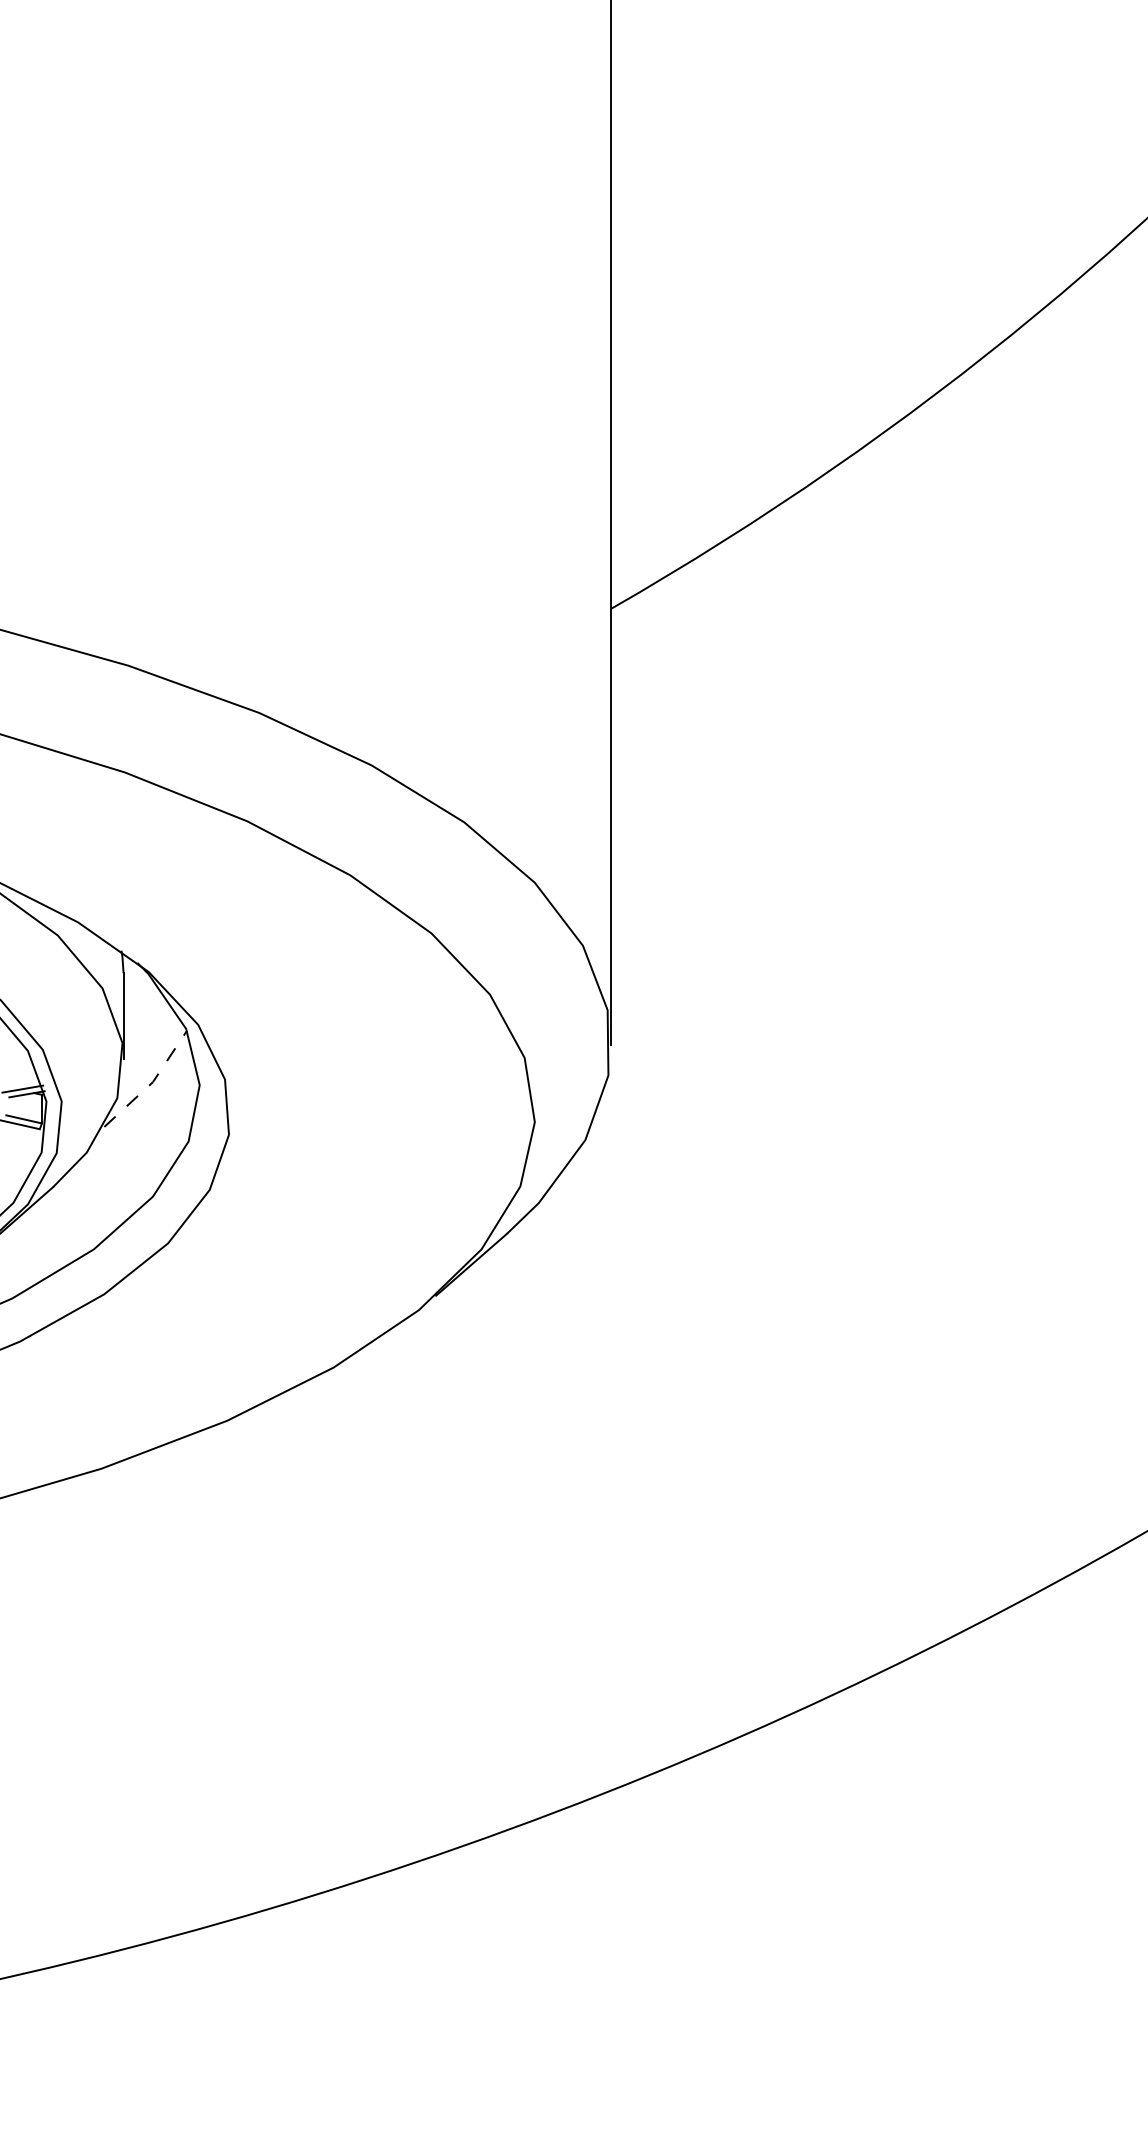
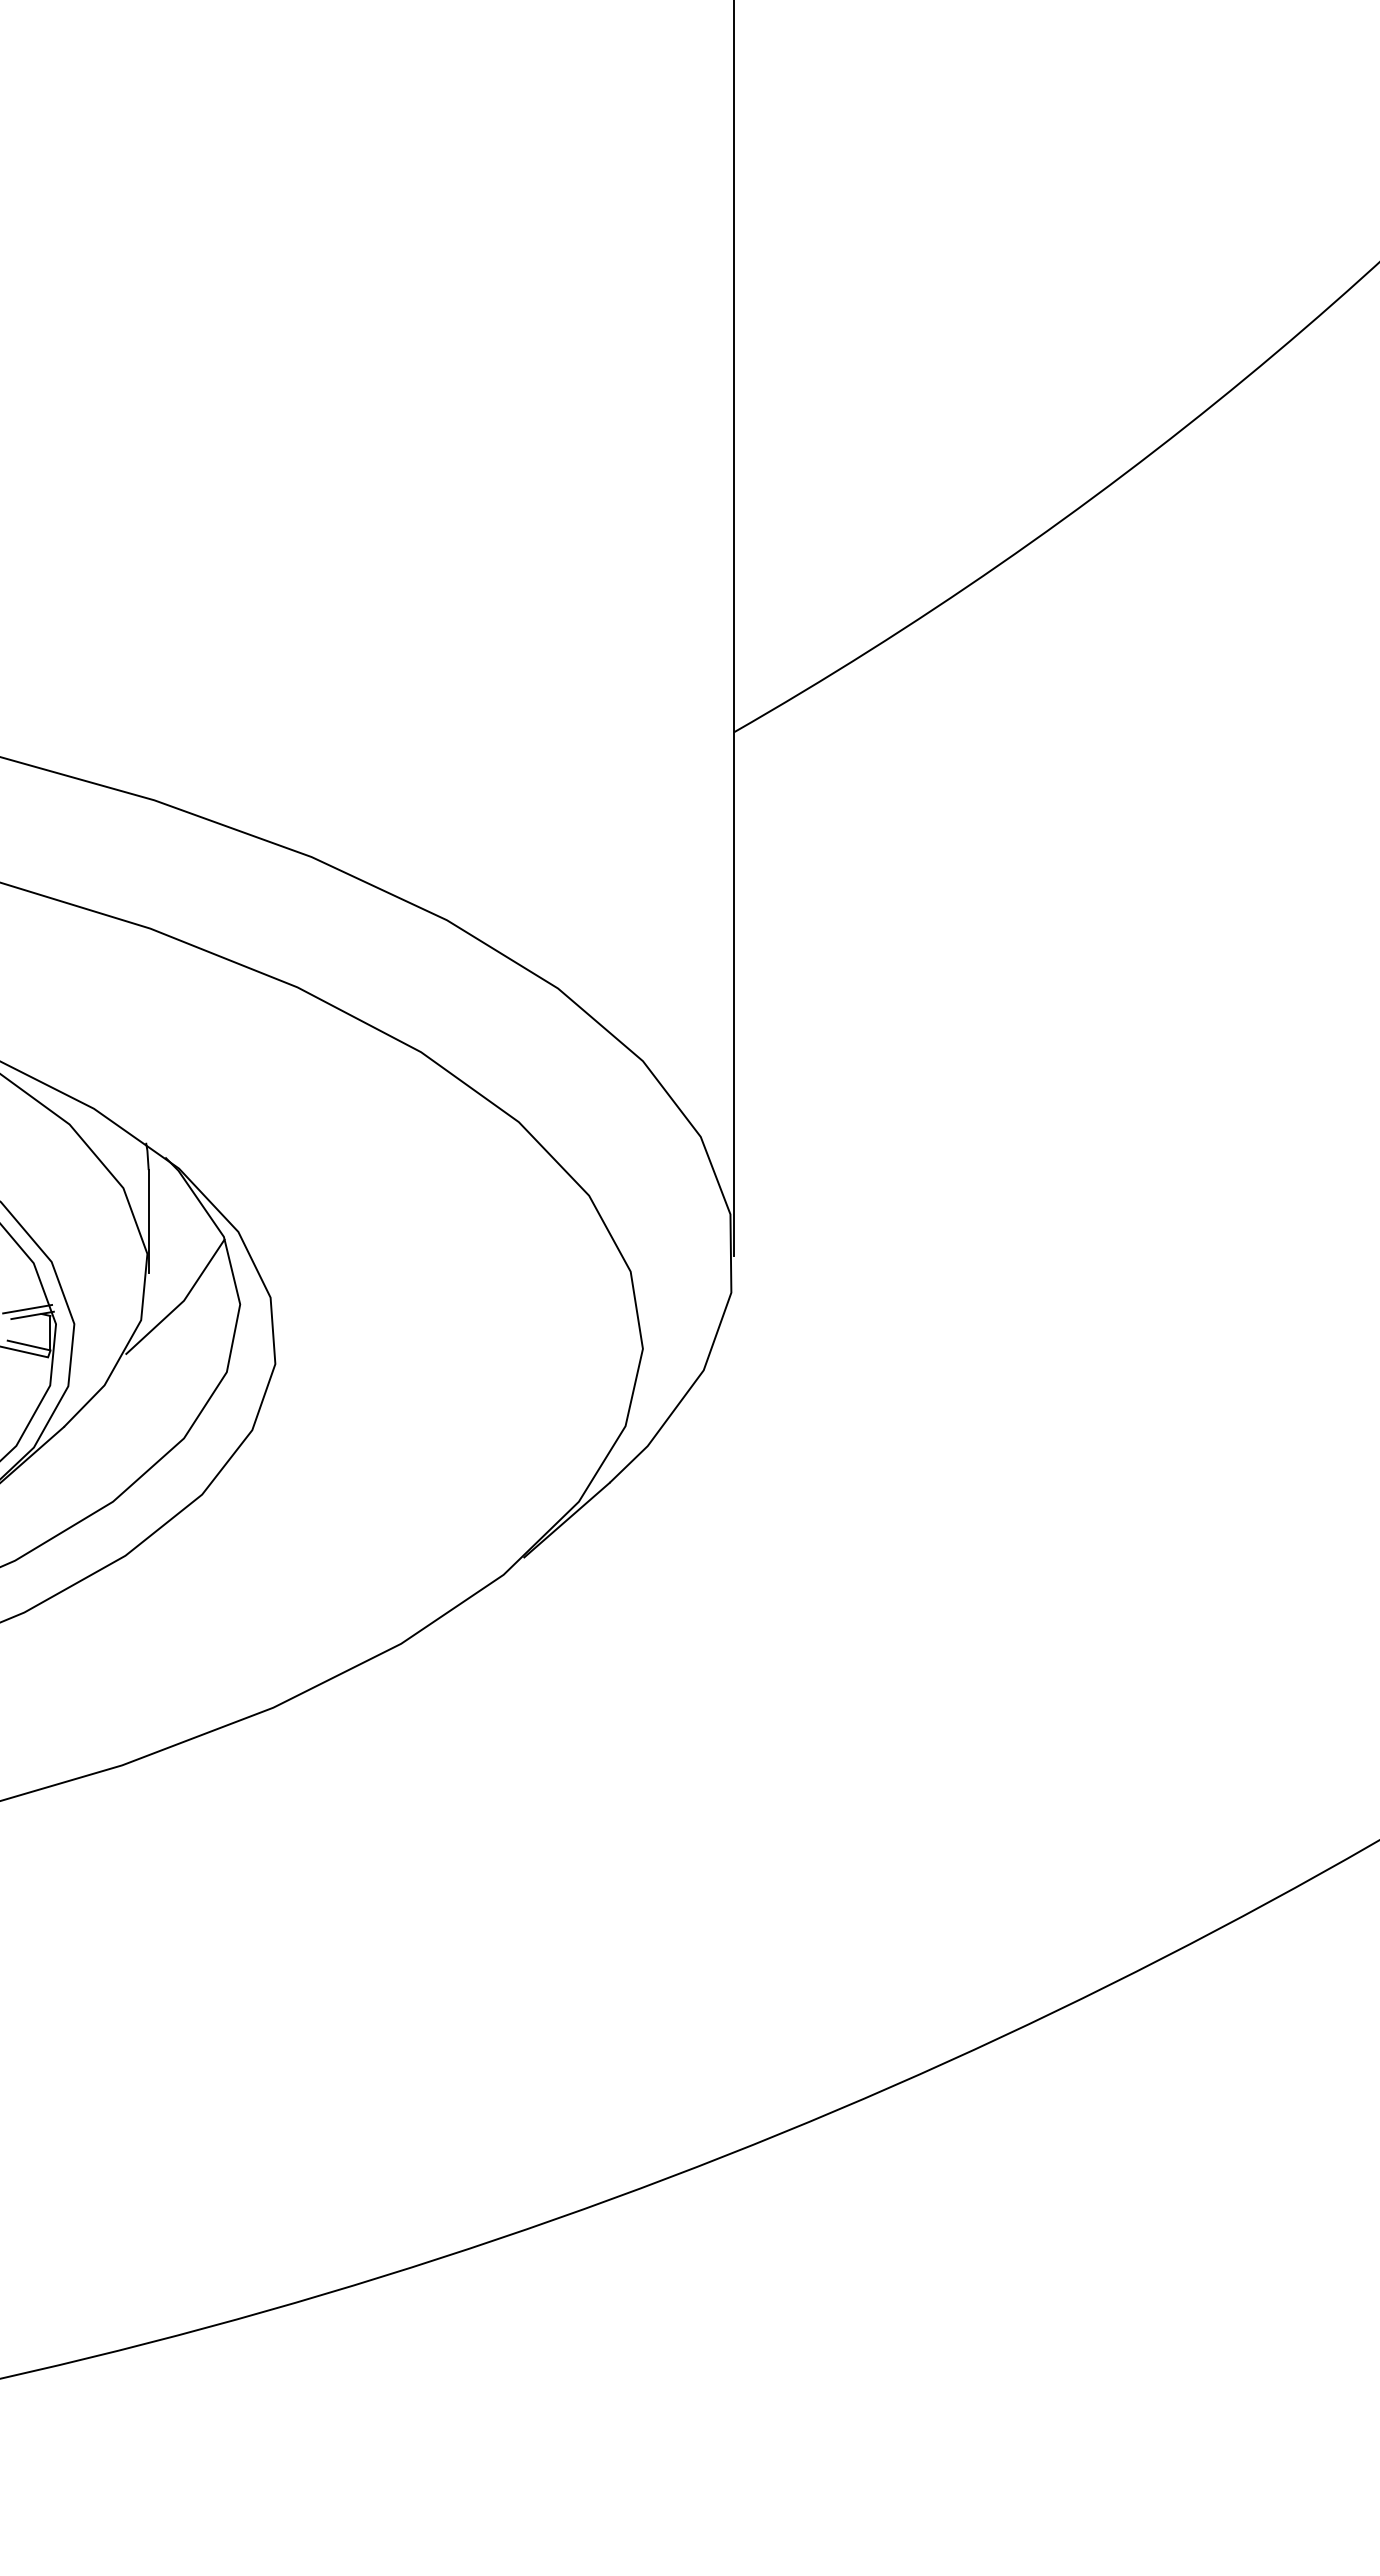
line: (151, 1083) -> (182, 1302), dashed -> solid

